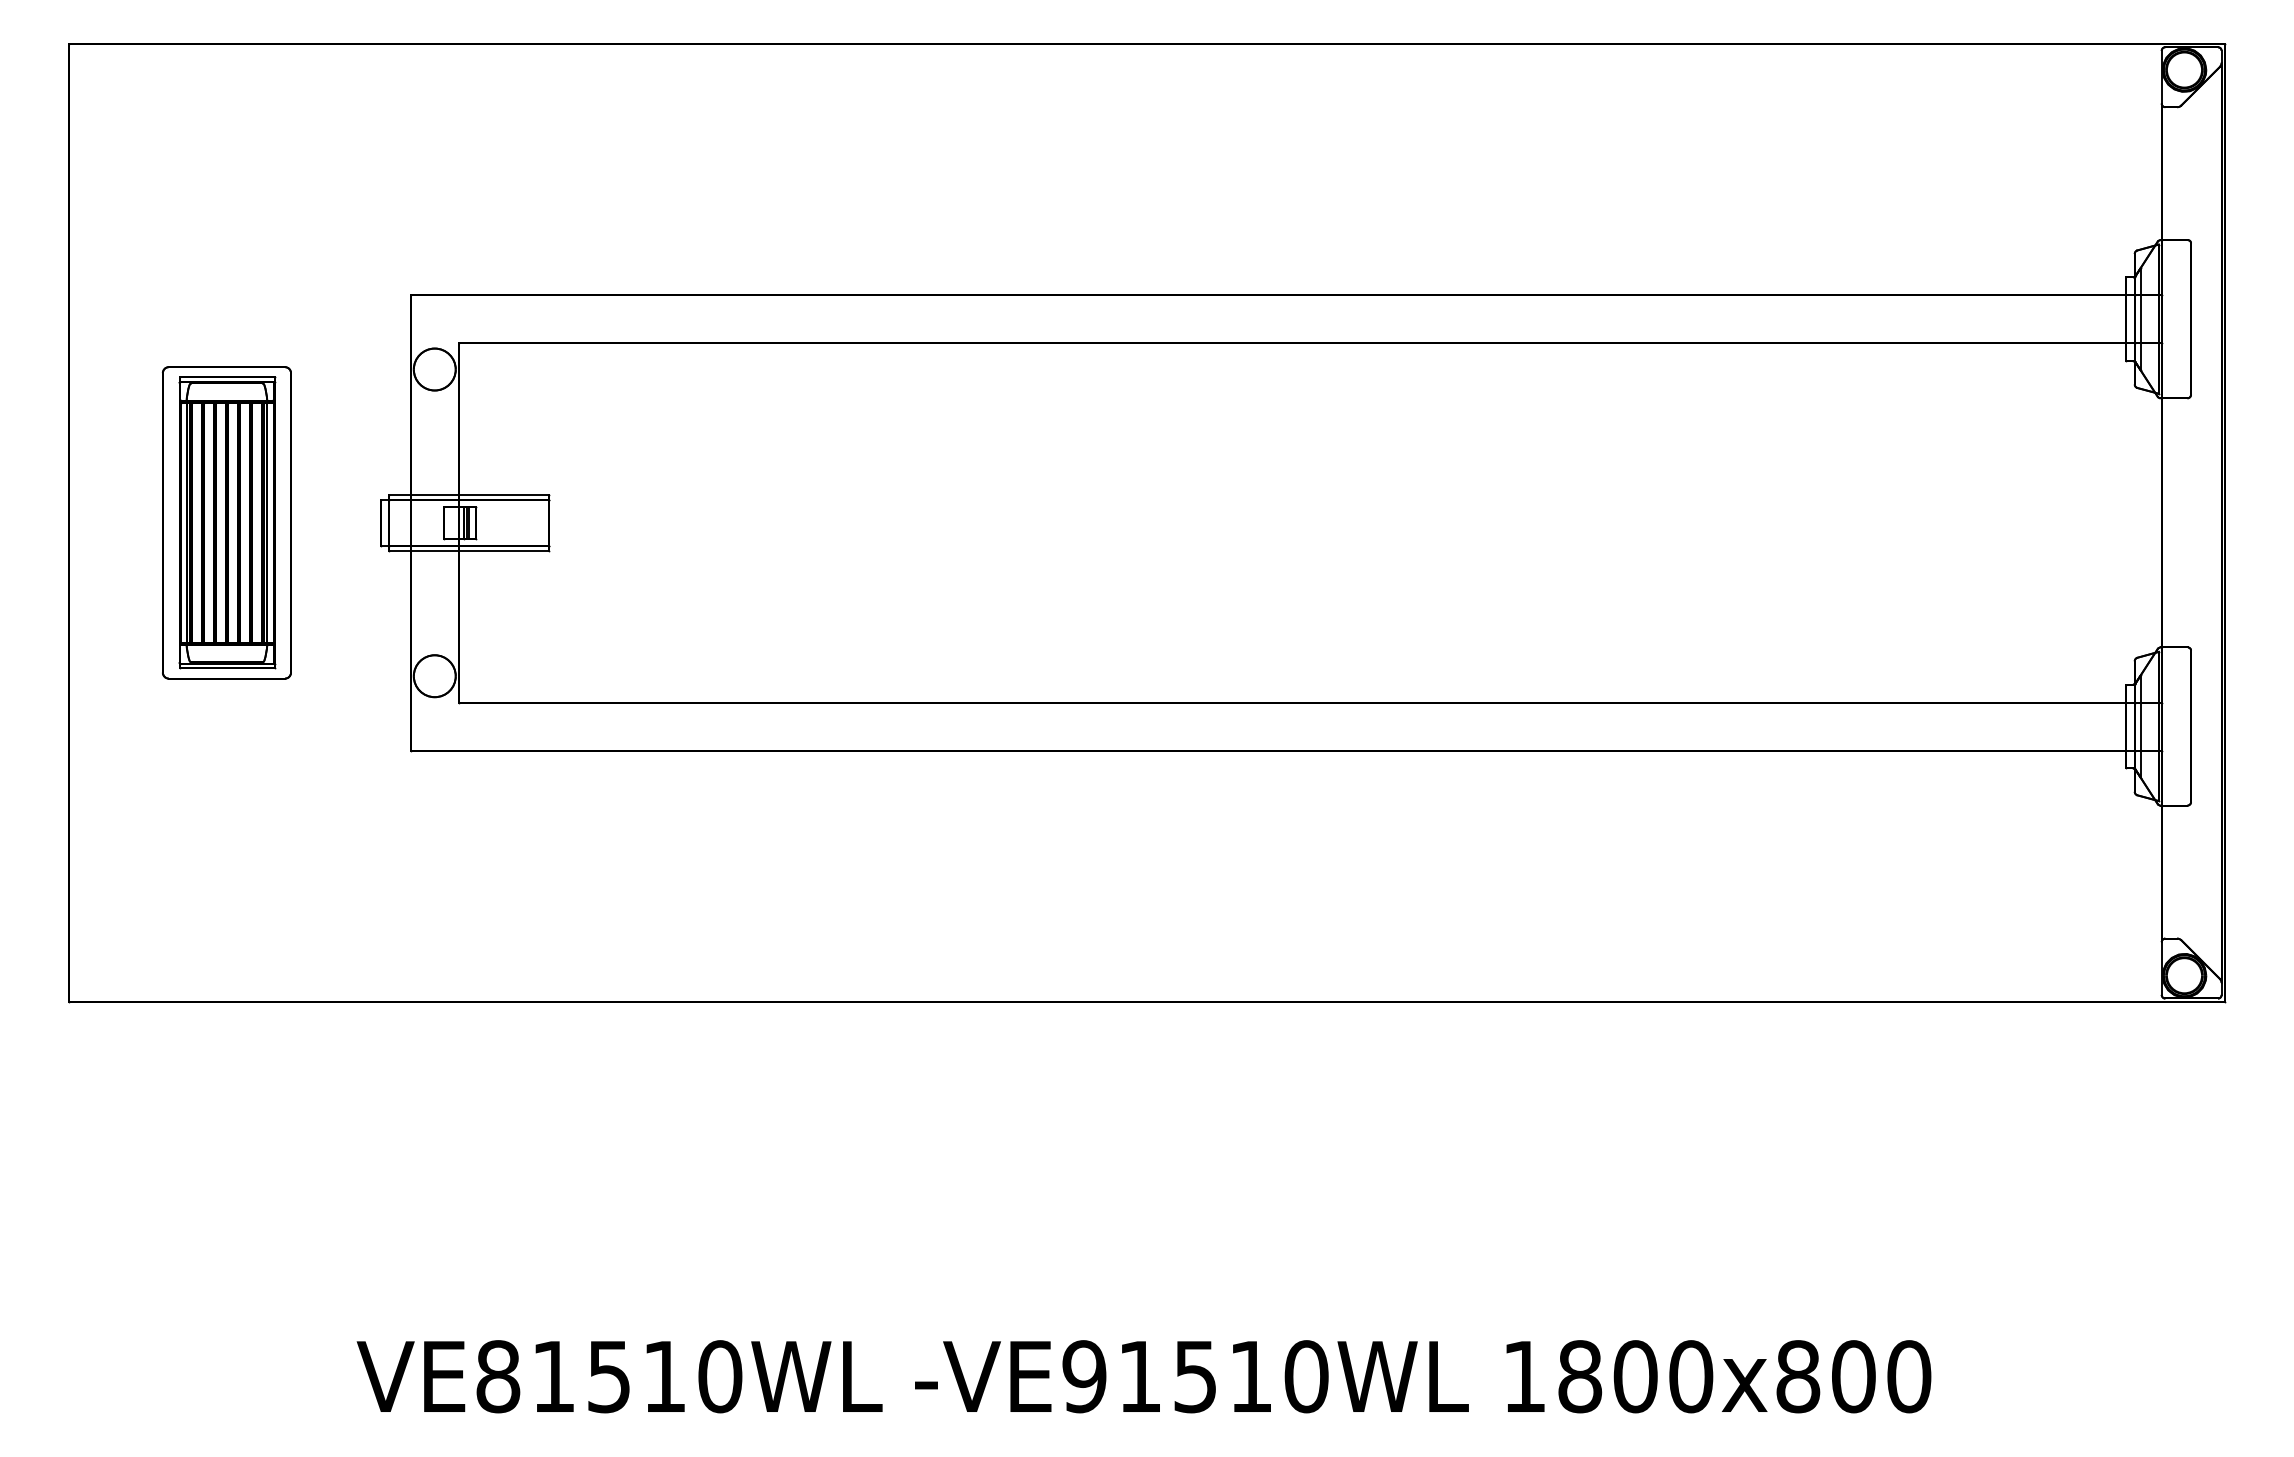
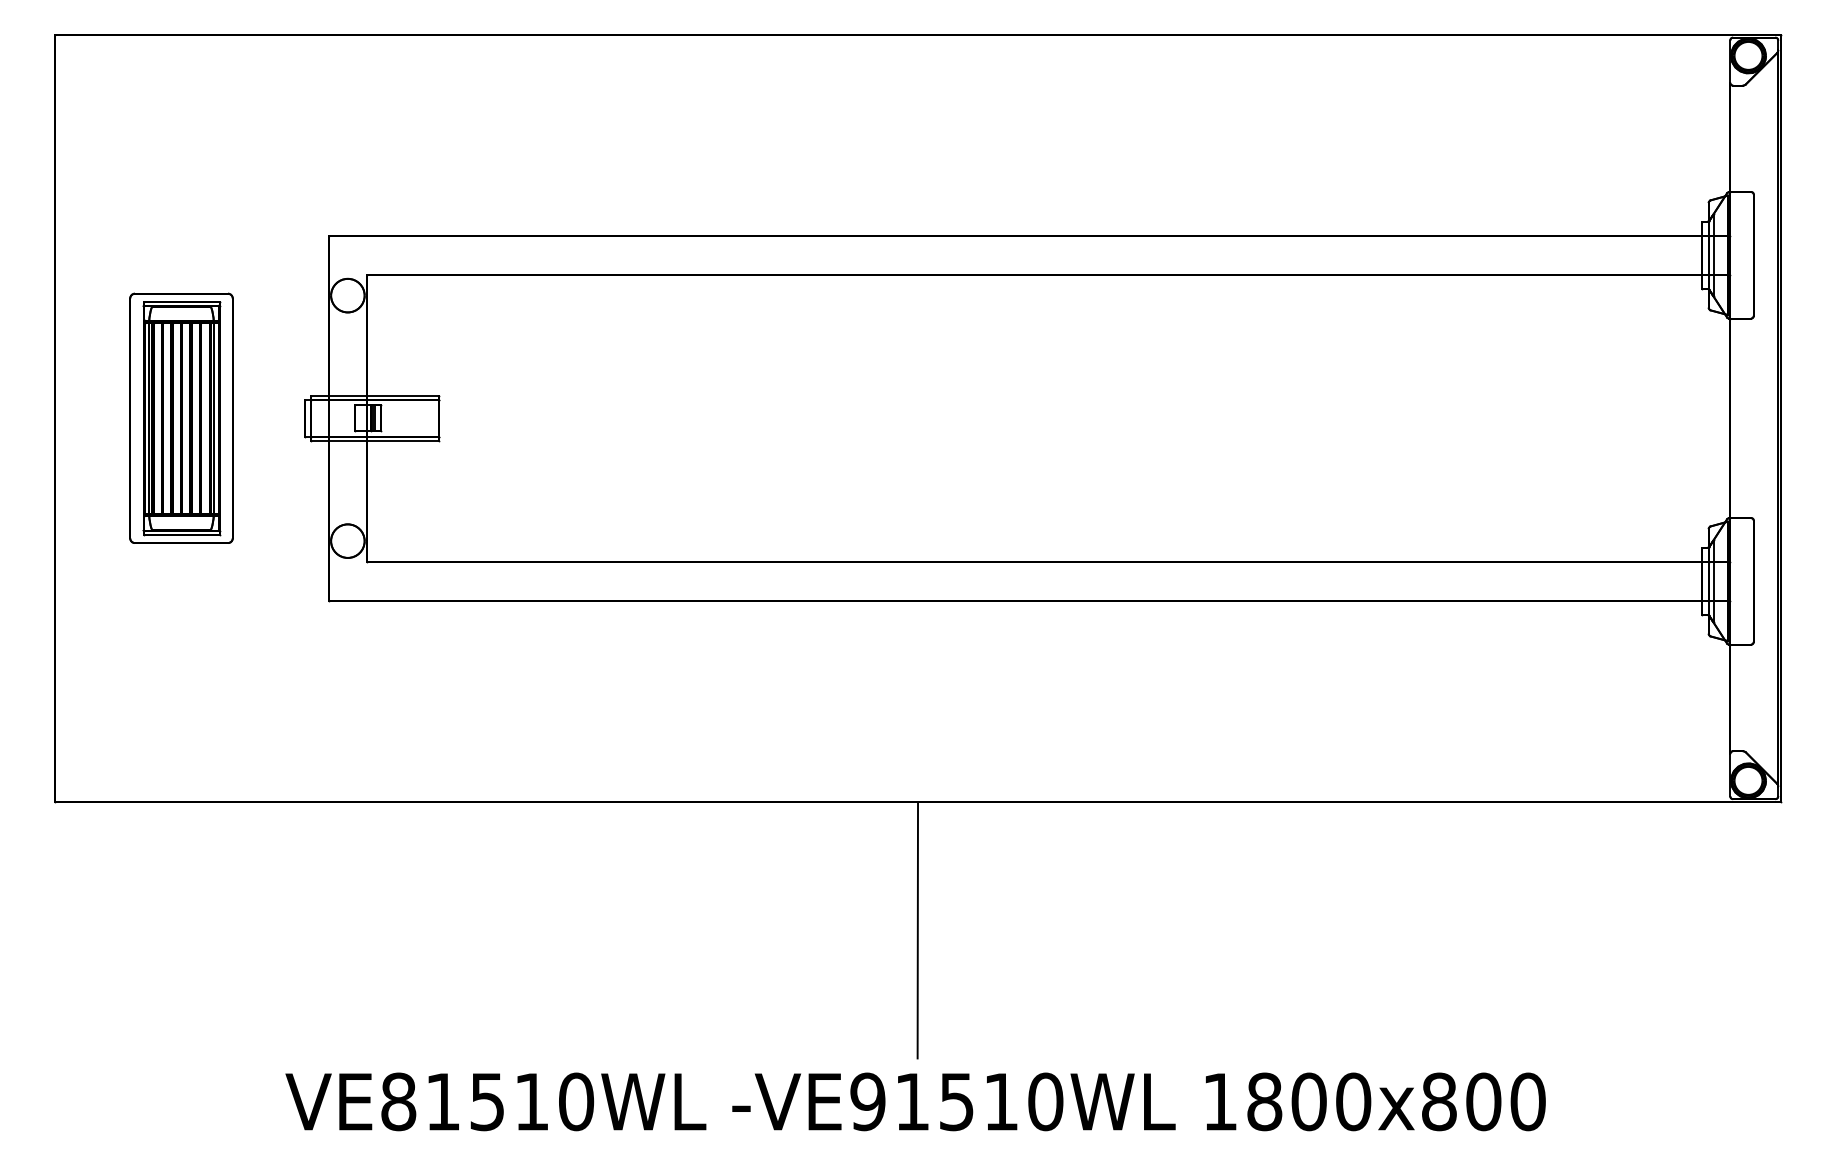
line: (1146, 1162) -> (917, 930), added

